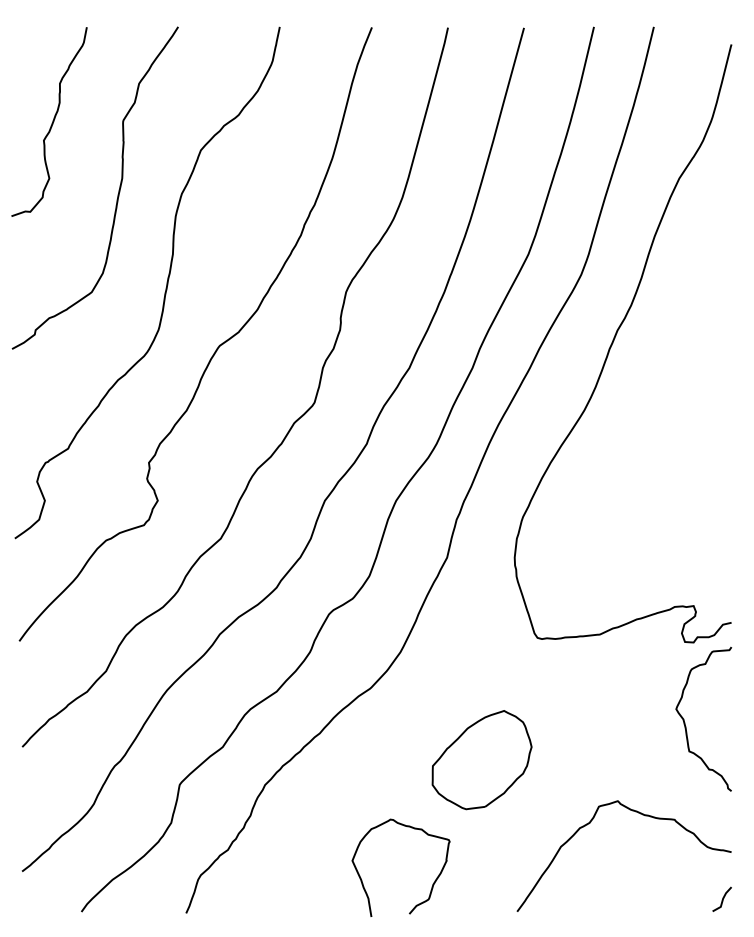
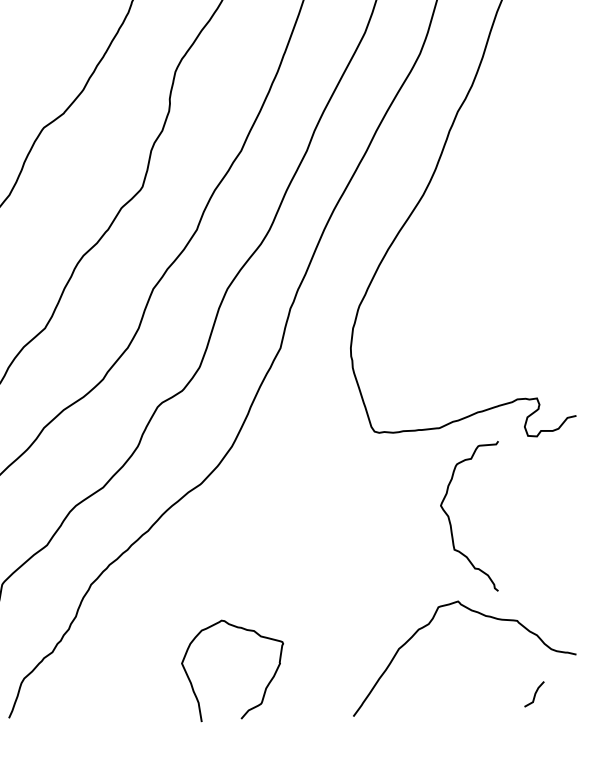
curve: (685, 722) -> (450, 519), moved
part: (481, 760) -> (316, 559), removed
line: (722, 898) -> (534, 693), moved

